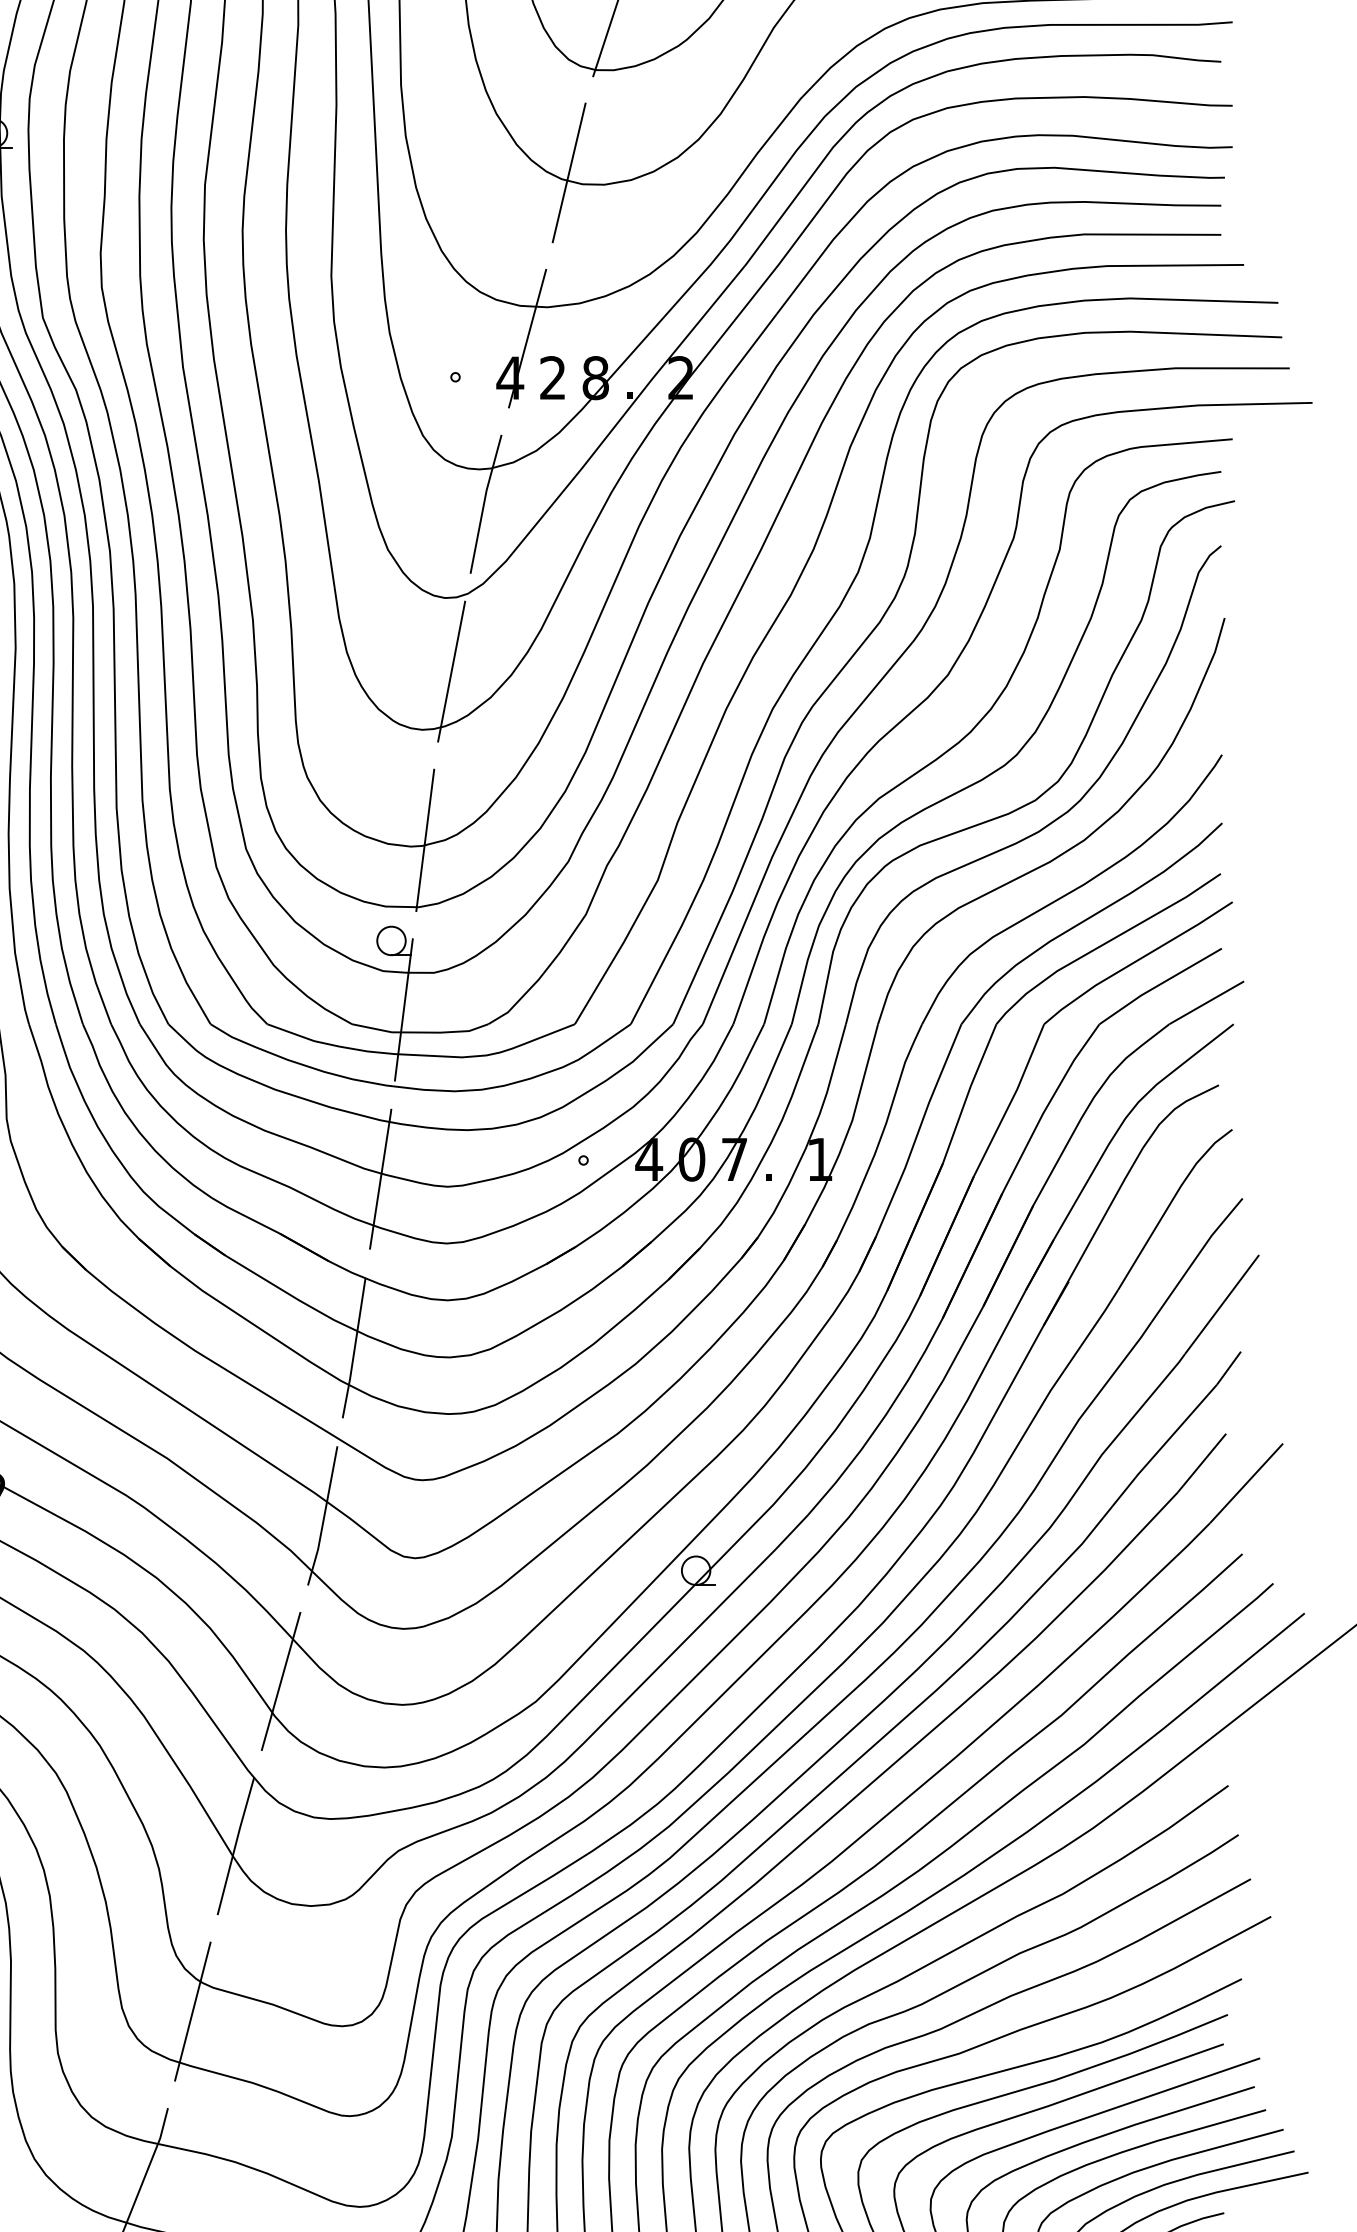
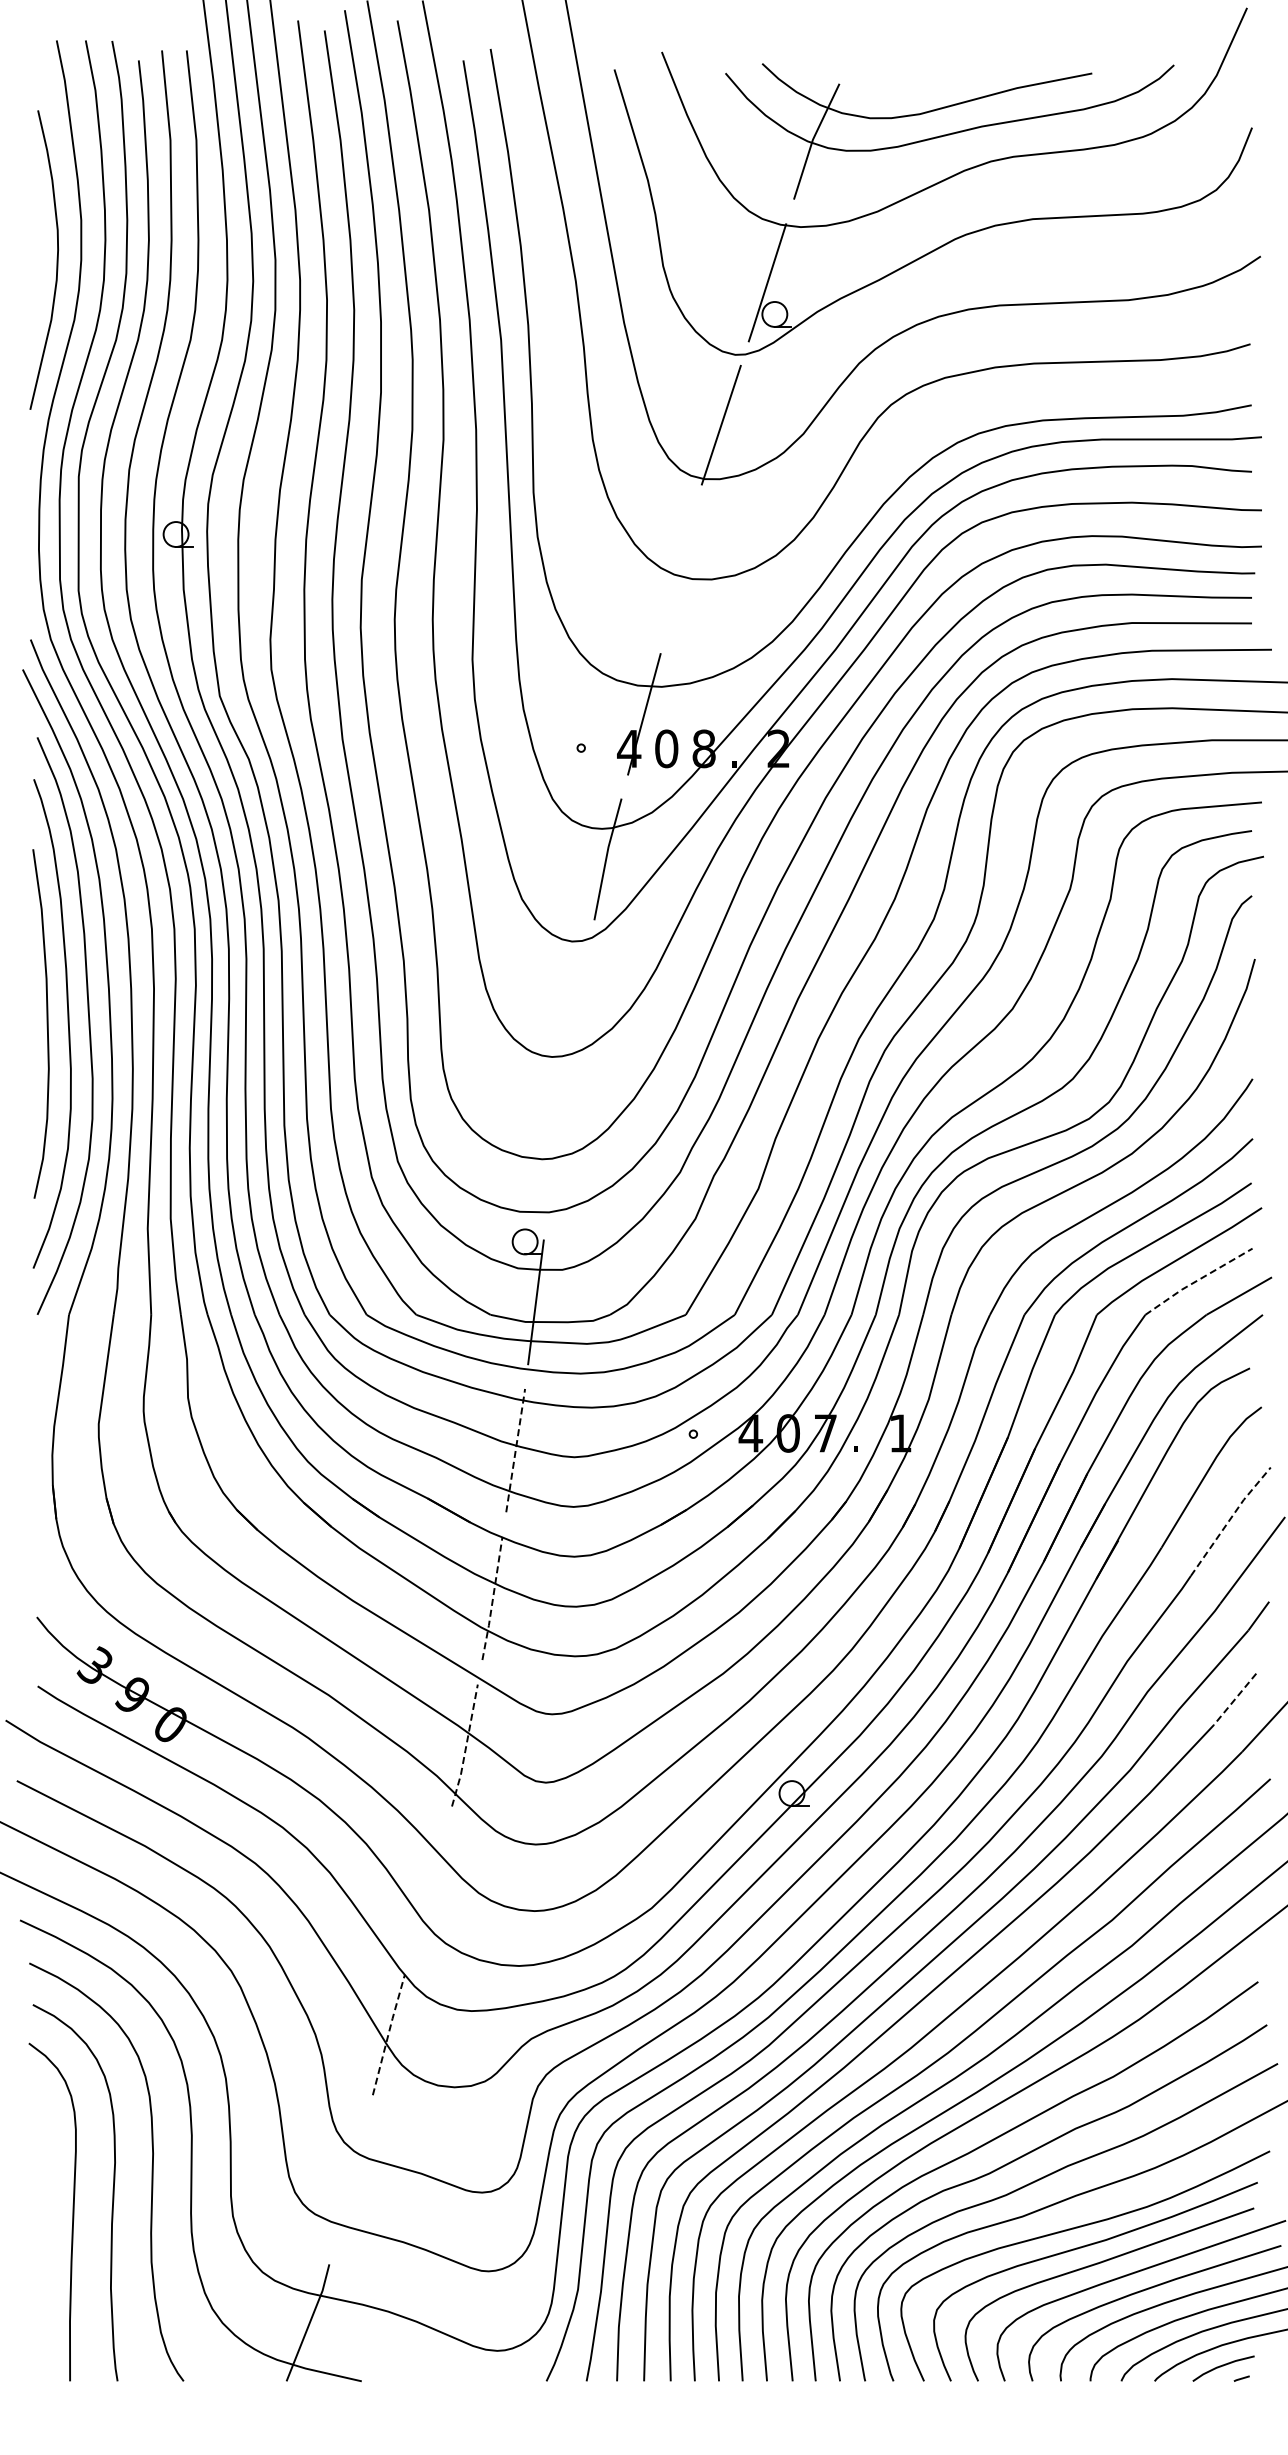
line: (568, 172) -> (680, 568), removed
text: (552, 377) -> (666, 748), 2 -> 0
line: (451, 671) -> (577, 1005), removed
line: (424, 840) -> (554, 1153), removed
line: (1159, 984) -> (1197, 1280), solid -> dashed
line: (380, 1177) -> (515, 1449), solid -> dashed
line: (1196, 1257) -> (1230, 1519), solid -> dashed
line: (354, 1349) -> (492, 1599), solid -> dashed
line: (1201, 1463) -> (1234, 1699), solid -> dashed
line: (324, 1516) -> (466, 1746), solid -> dashed
line: (281, 1681) -> (428, 1890), removed
line: (235, 1845) -> (388, 2034), solid -> dashed
line: (192, 2011) -> (350, 2179), removed

